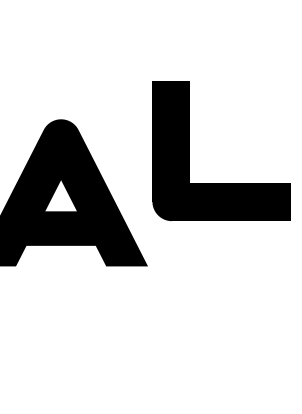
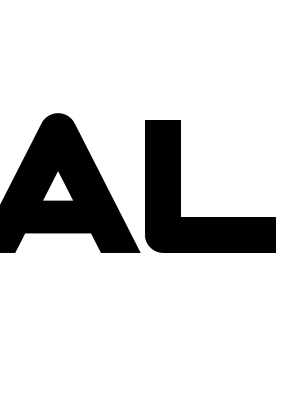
part: (189, 151) -> (180, 186), moved

